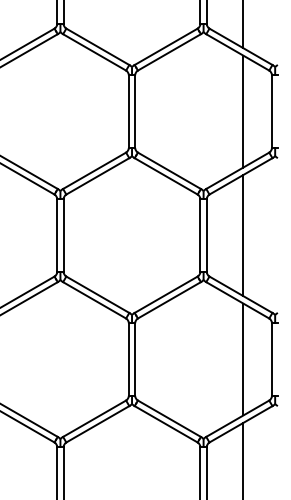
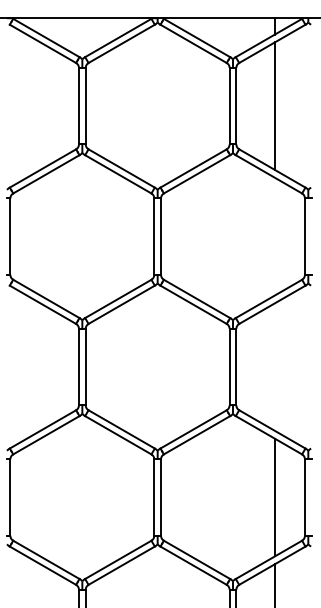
line: (243, 111) -> (274, 236), removed
line: (243, 234) -> (274, 366), removed

